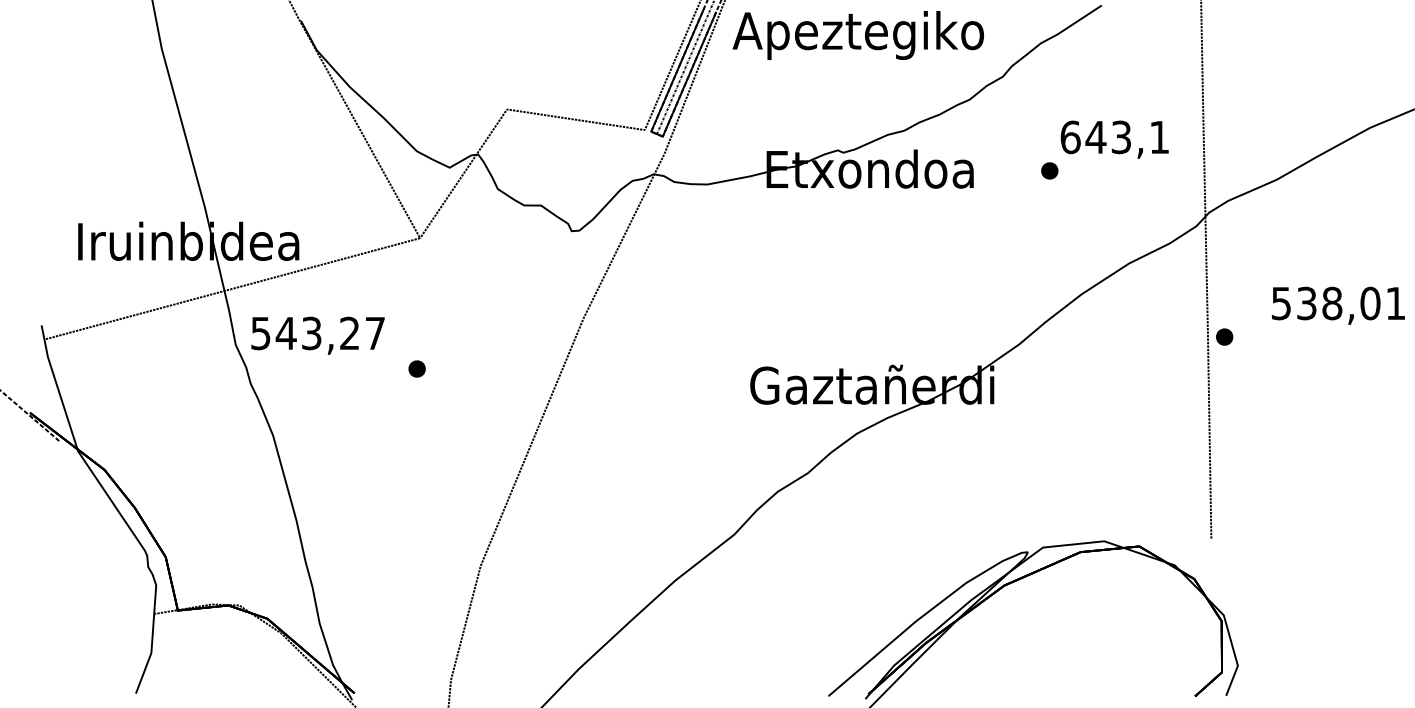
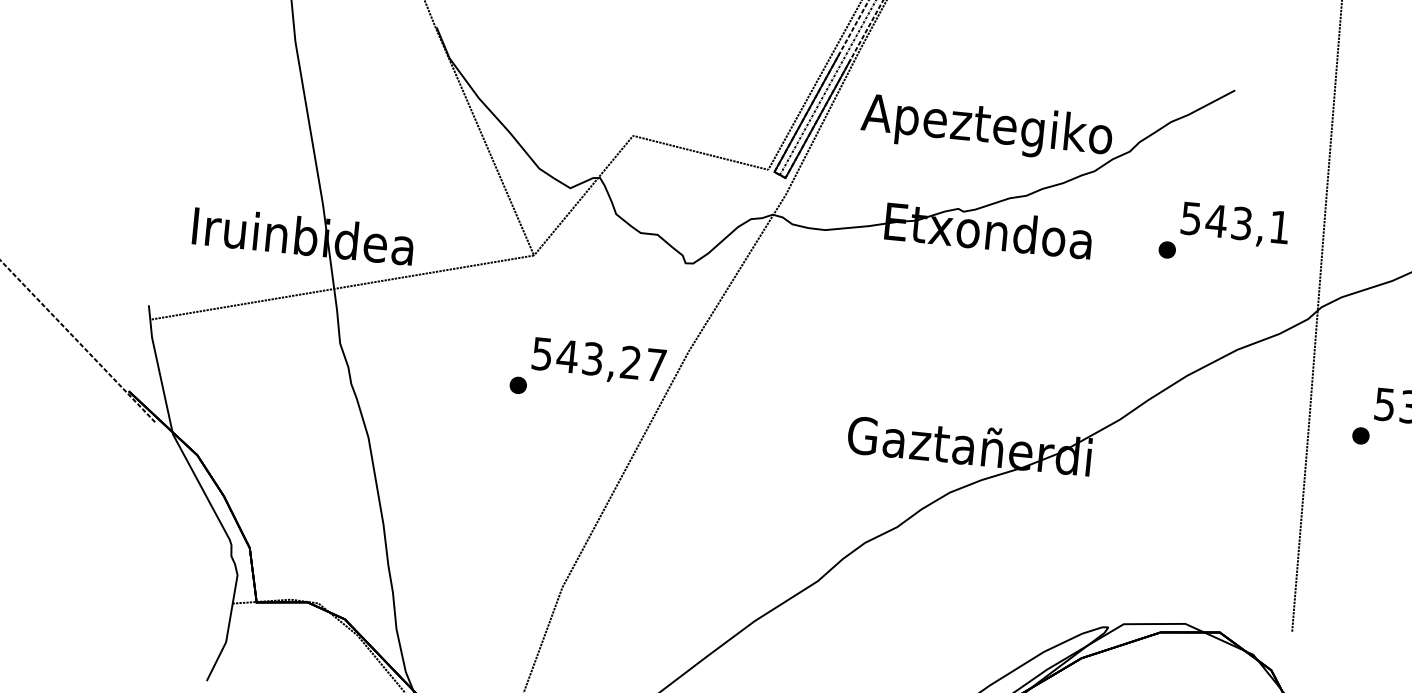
text: (858, 35) -> (987, 128), moved
text: (1070, 137) -> (1191, 218), 643,1 -> 543,1
text: (317, 335) -> (598, 361), moved
part: (1224, 336) -> (1360, 435), moved

